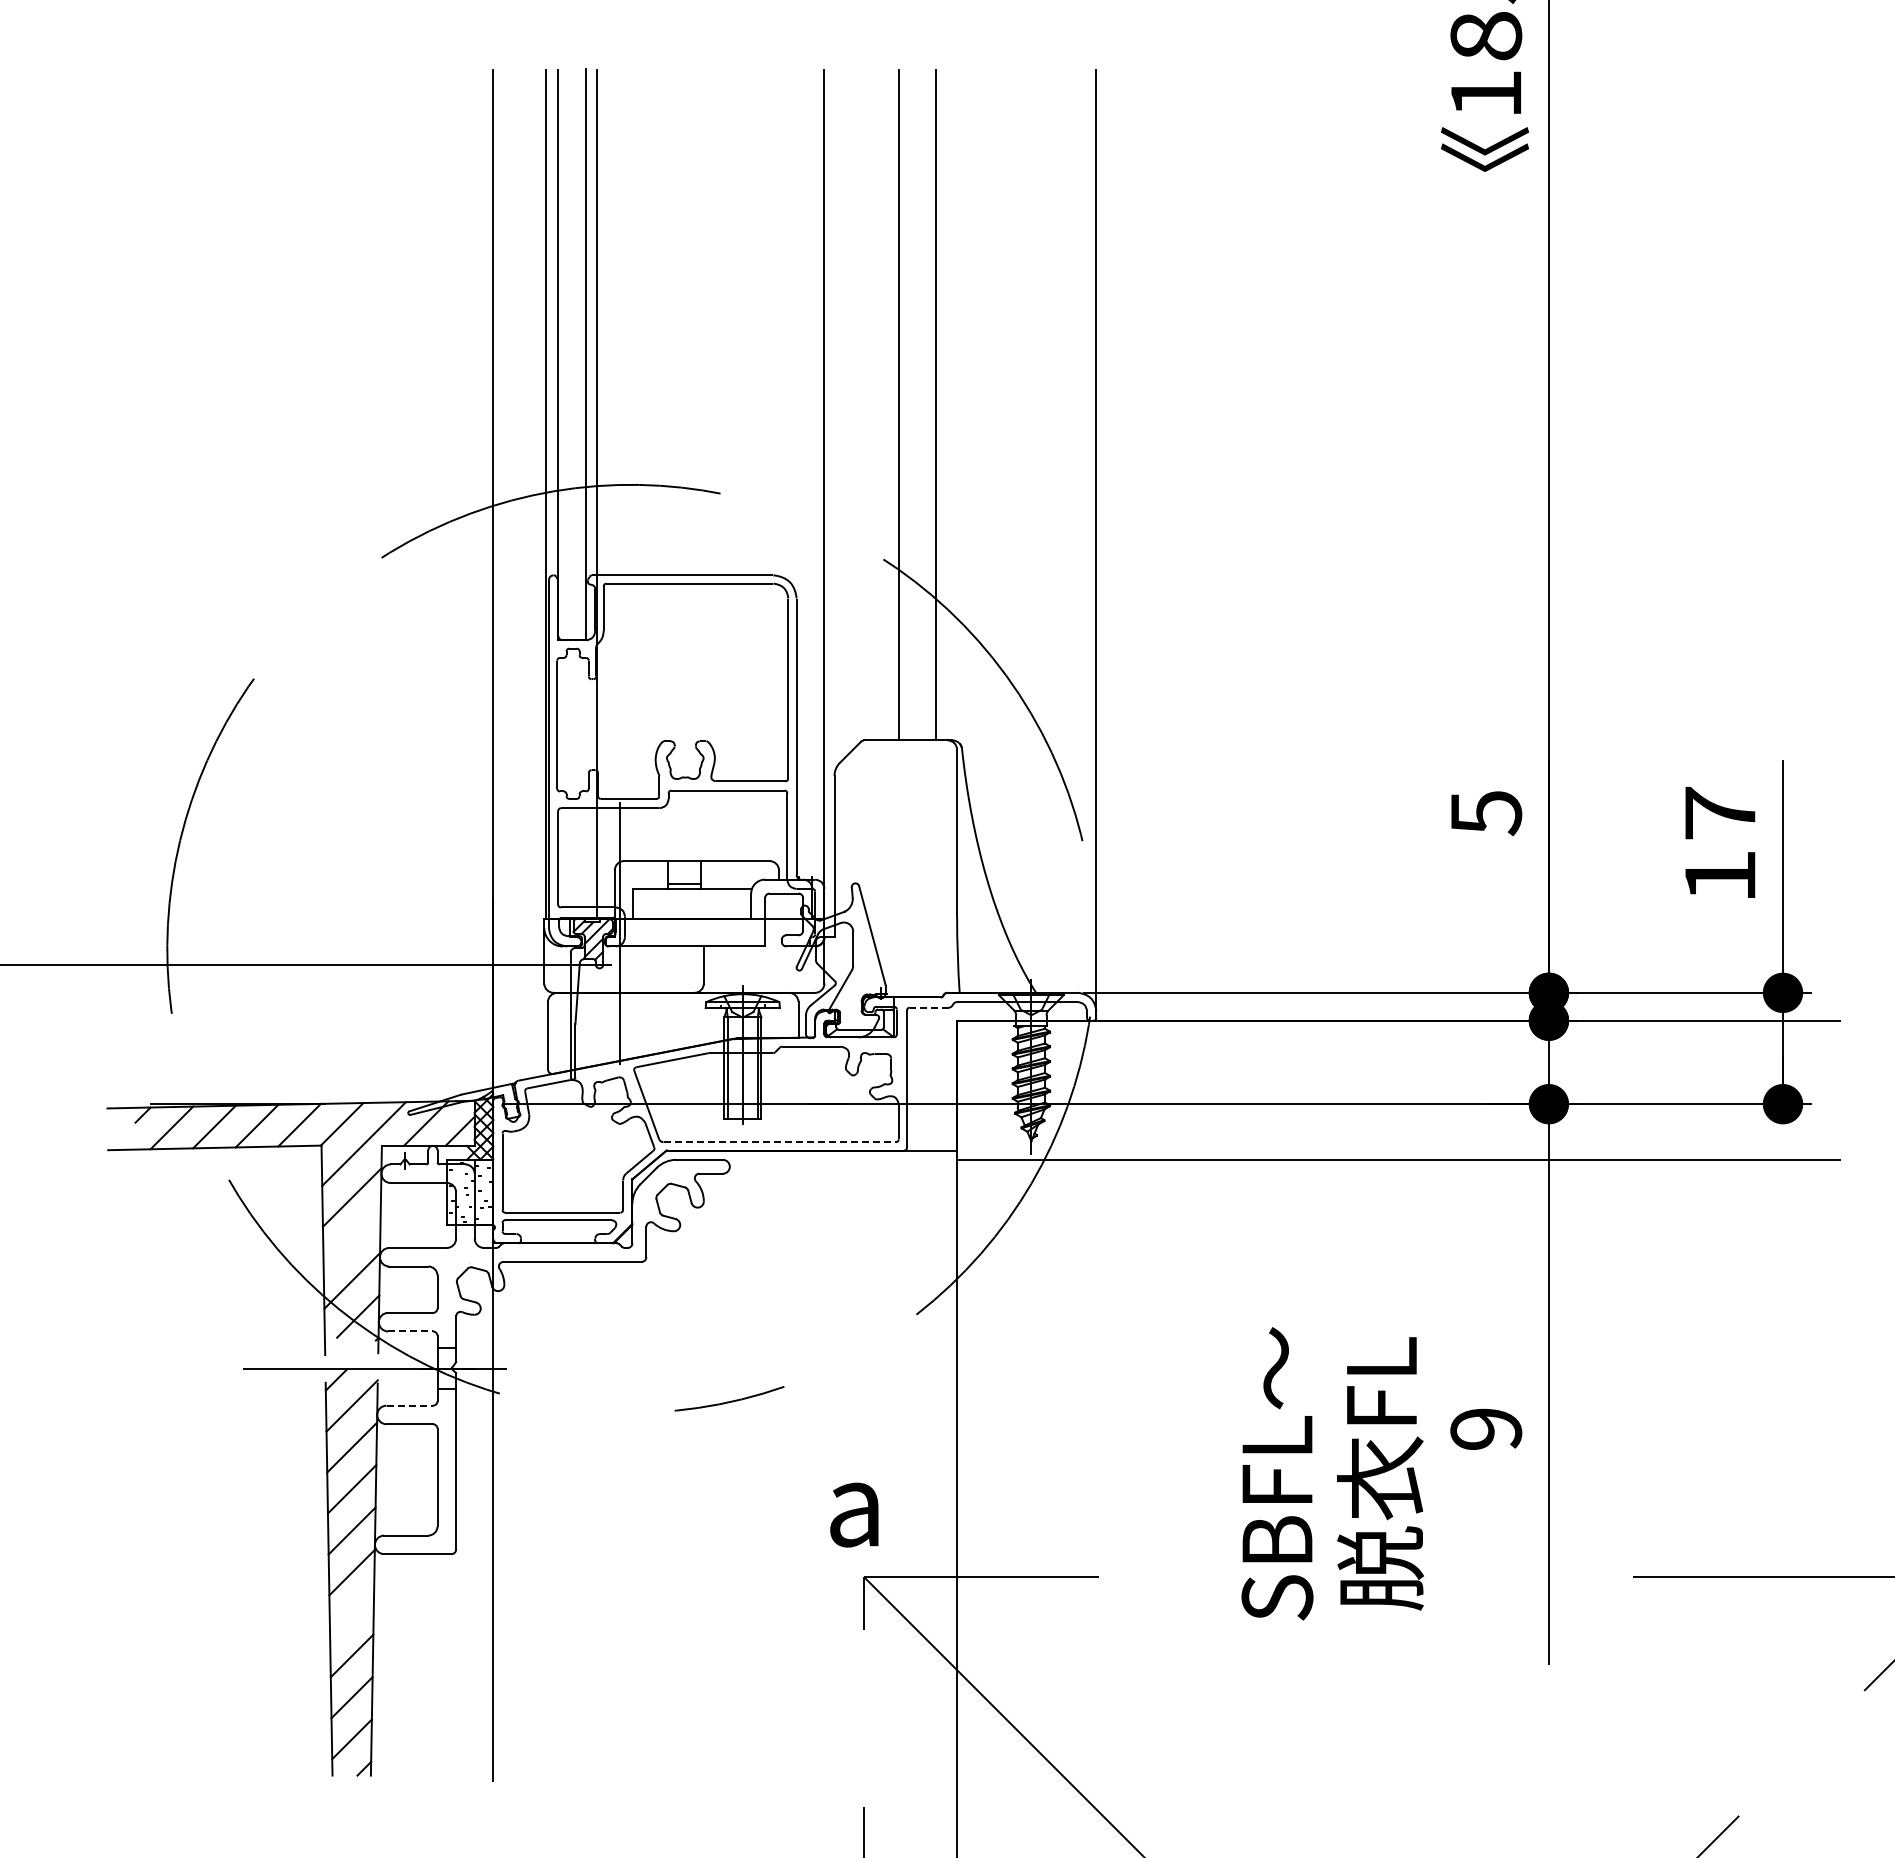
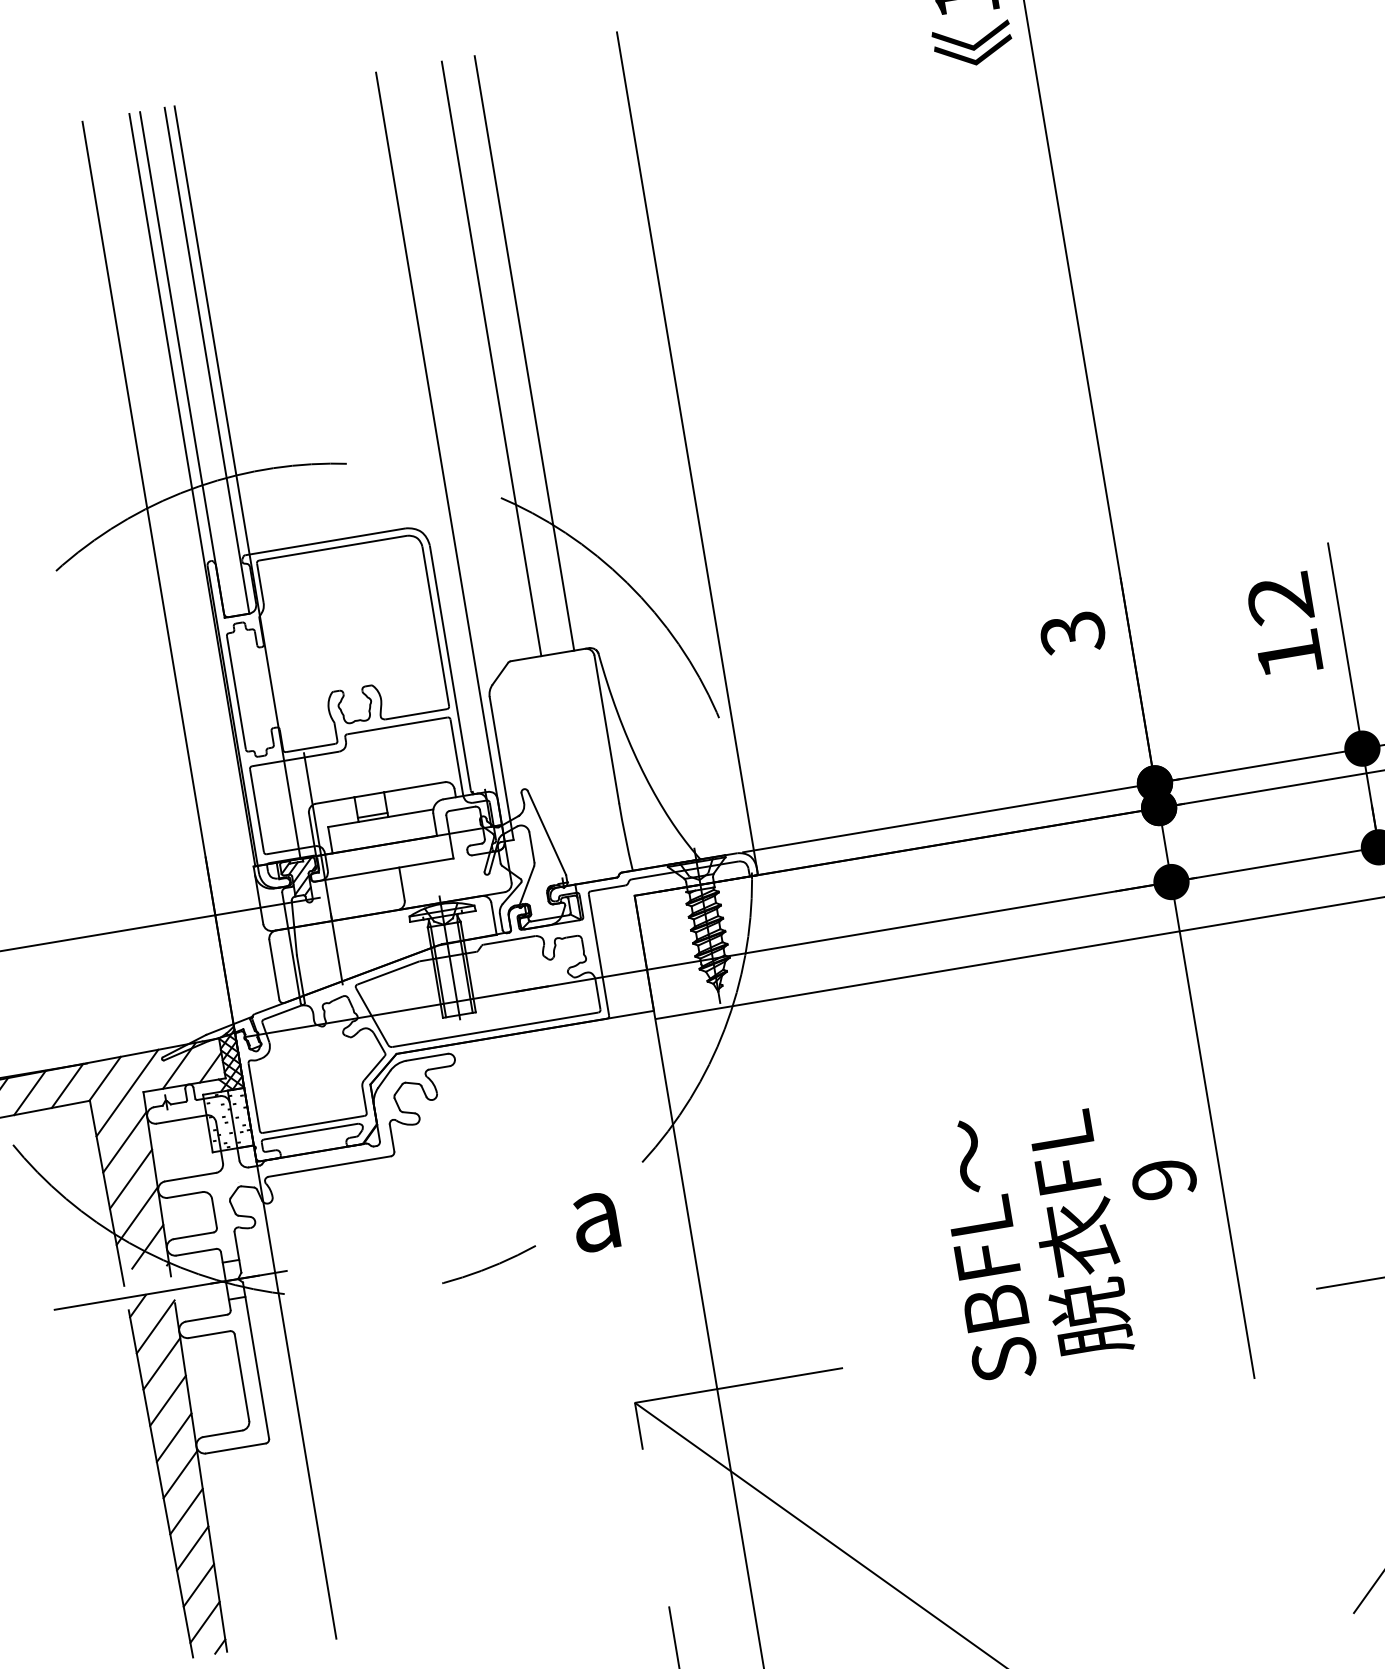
text: (1719, 812) -> (1279, 598), 17 -> 12
text: (1485, 813) -> (1072, 633), 5 -> 3
line: (928, 1007) -> (607, 888), dashed -> solid
line: (780, 1142) -> (496, 1029), dashed -> solid
line: (351, 1238) -> (130, 1178), added
line: (411, 1331) -> (197, 1252), dashed -> solid
line: (410, 1405) -> (207, 1317), dashed -> solid
text: (854, 1514) -> (595, 1221), moved
line: (352, 1614) -> (186, 1511), added

